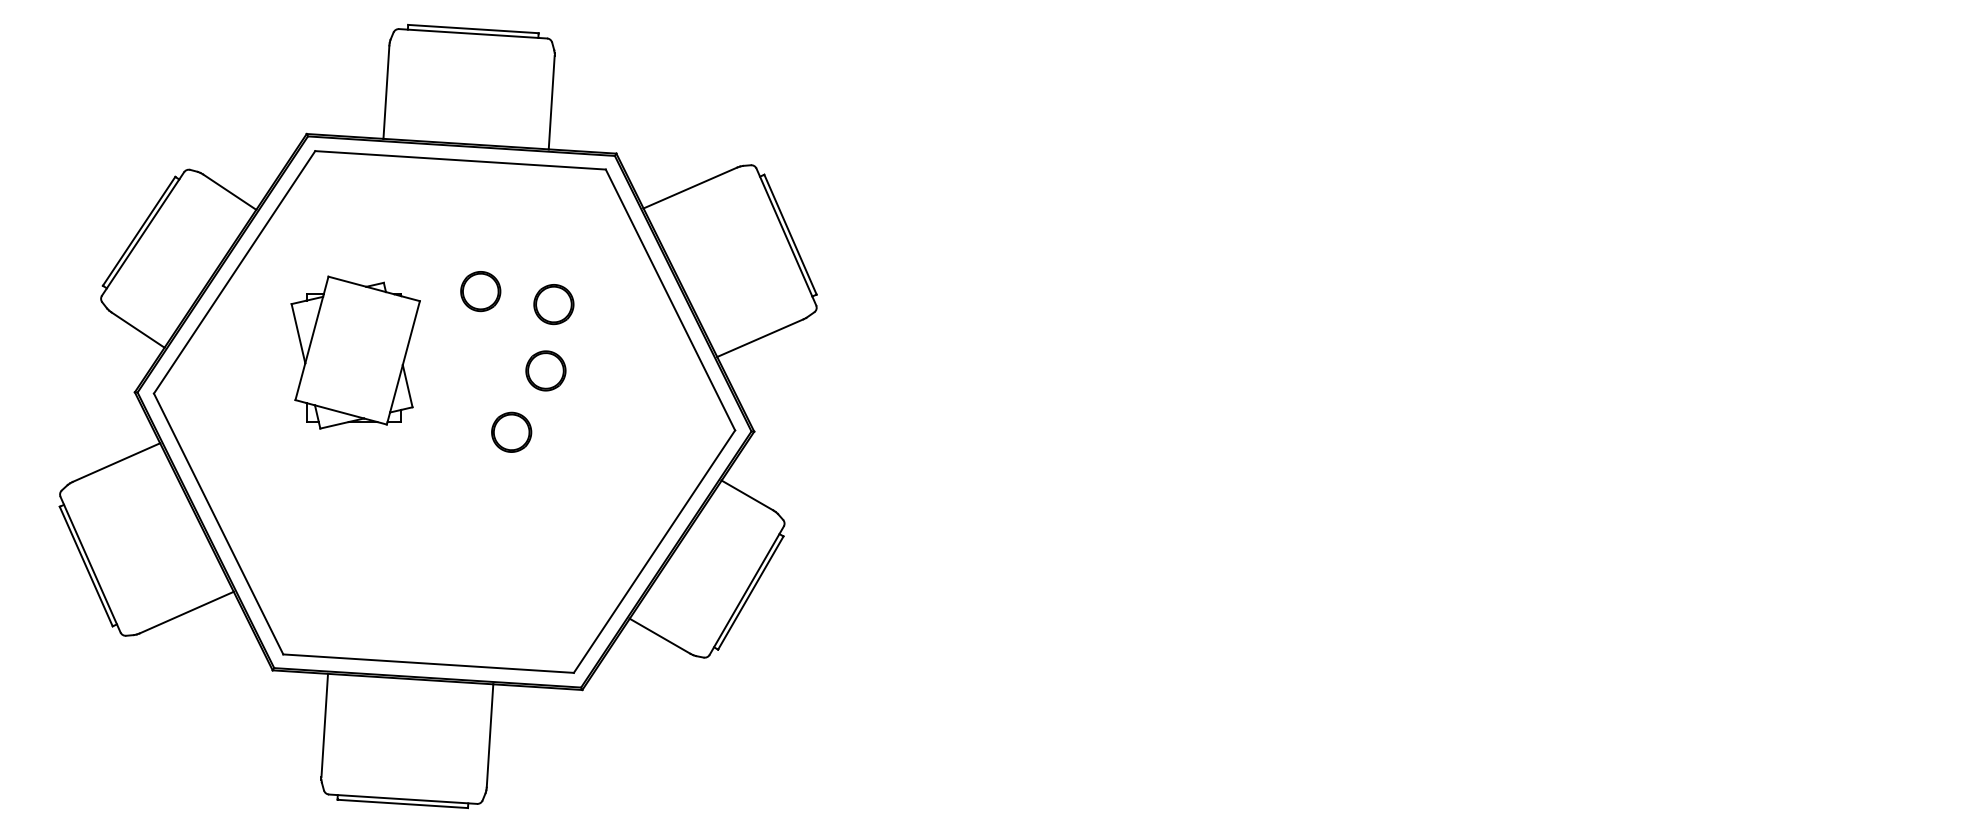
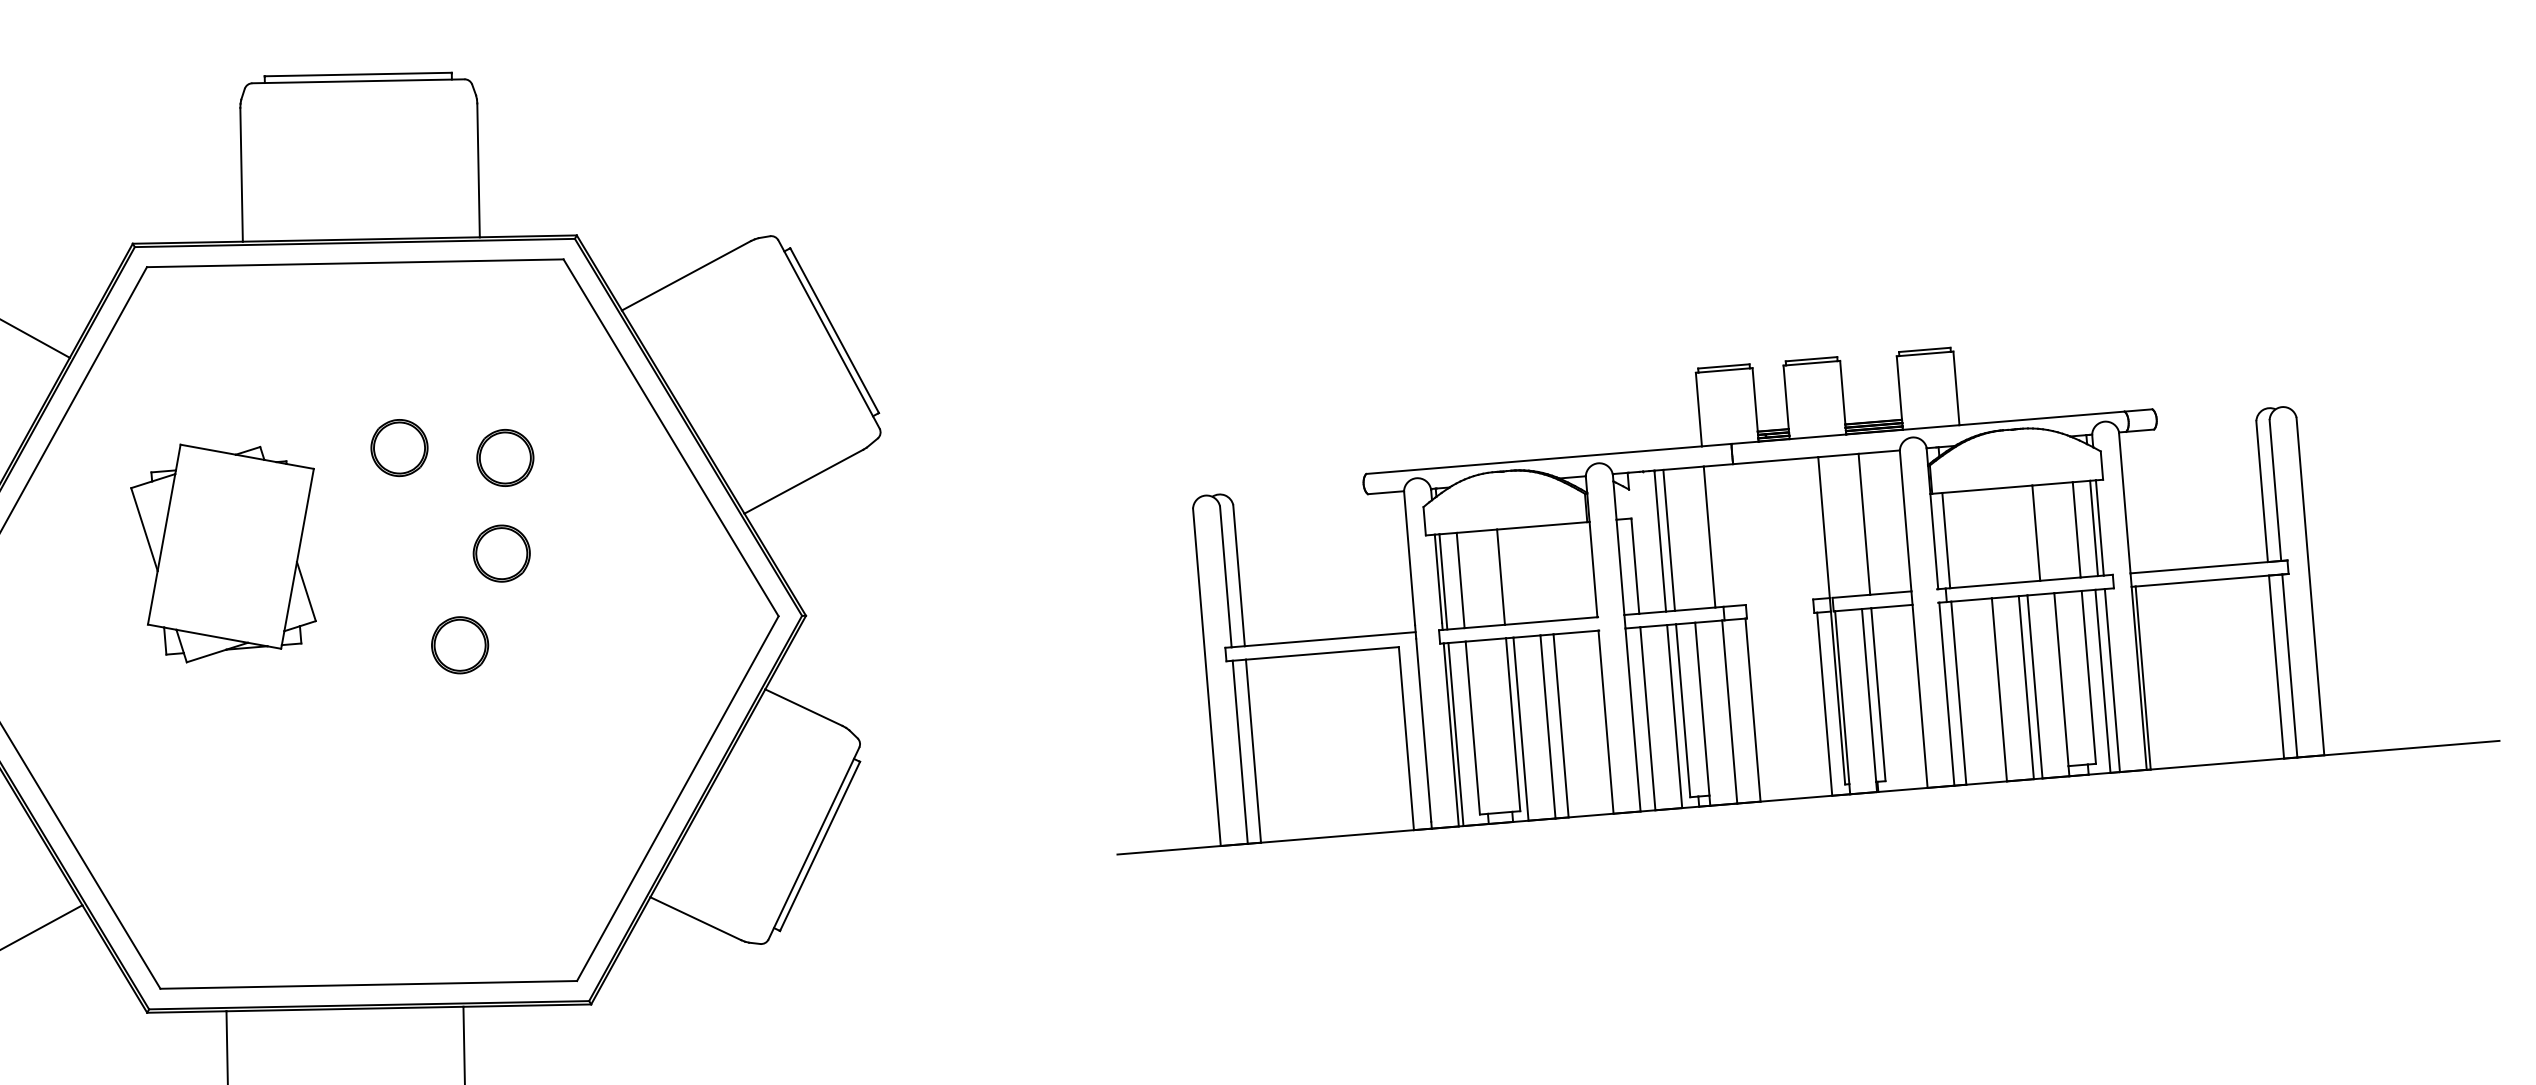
part: (1441, 463) -> (1789, 580), added

